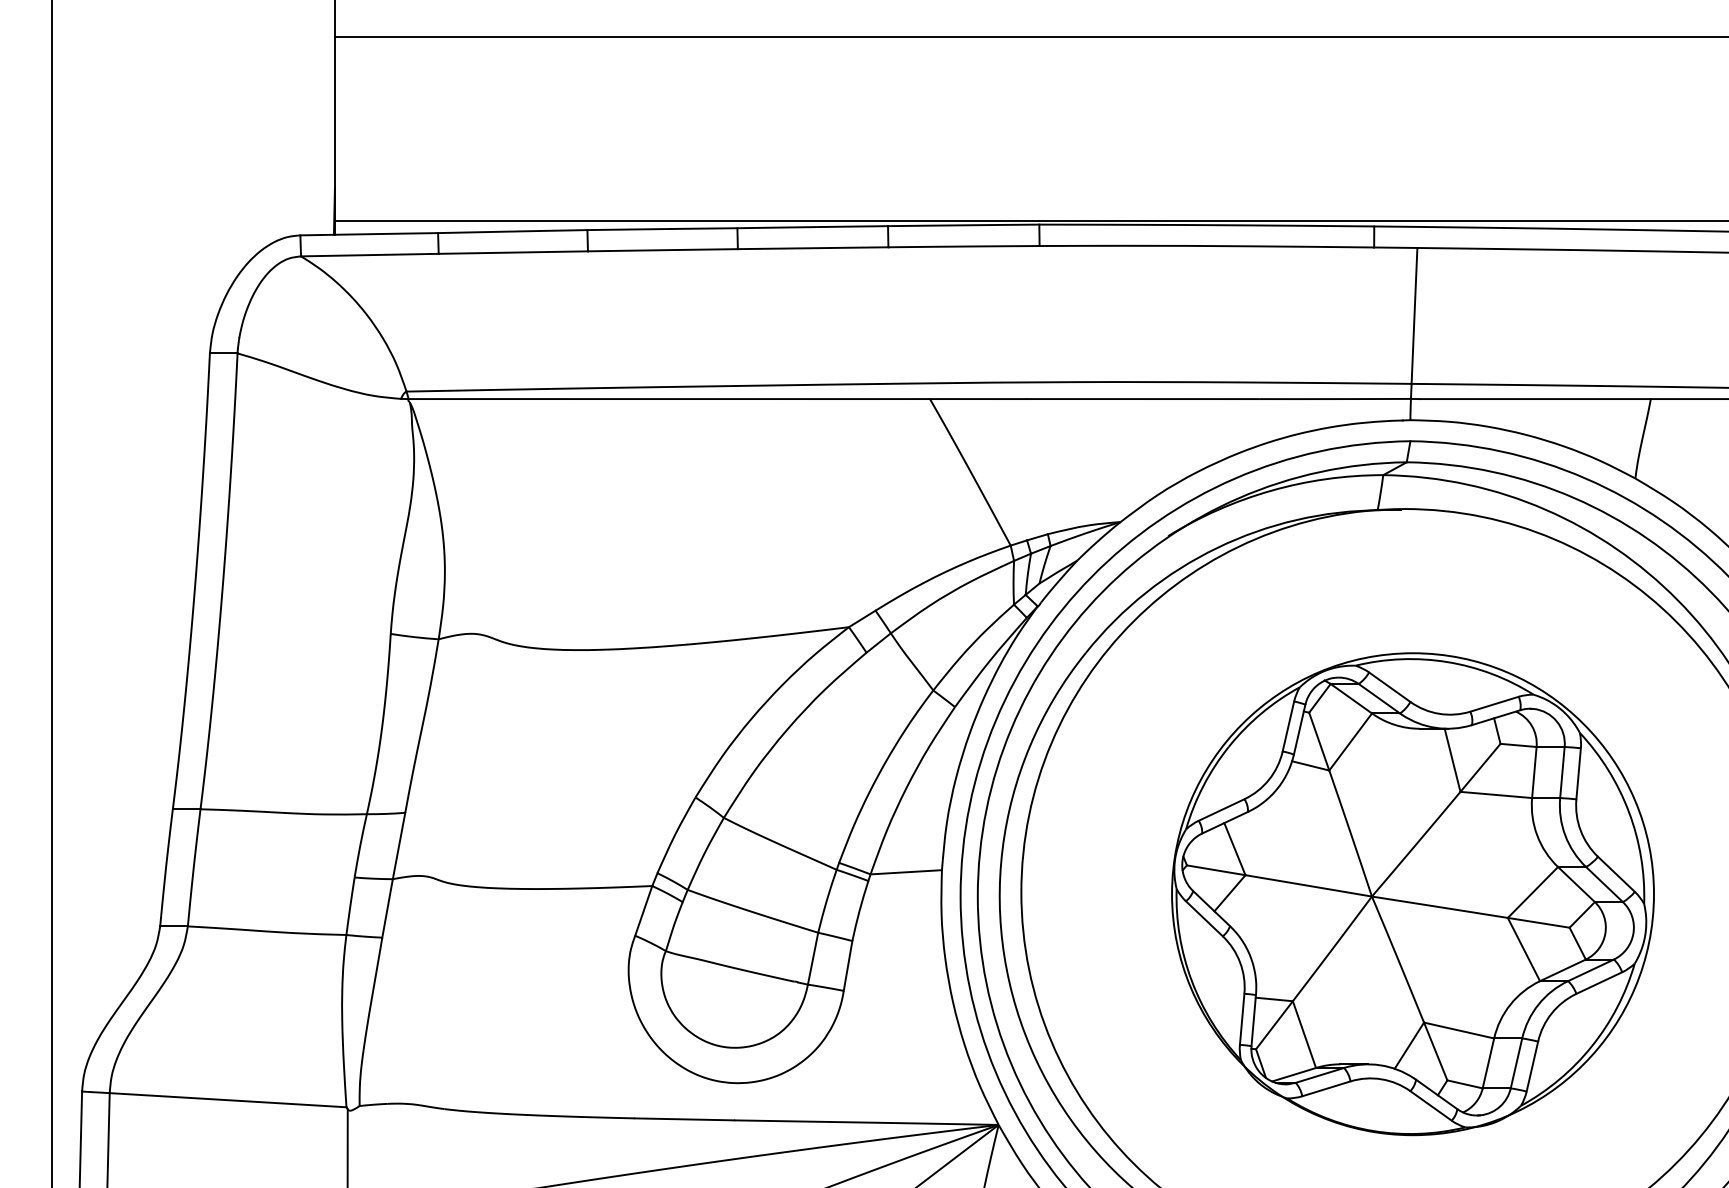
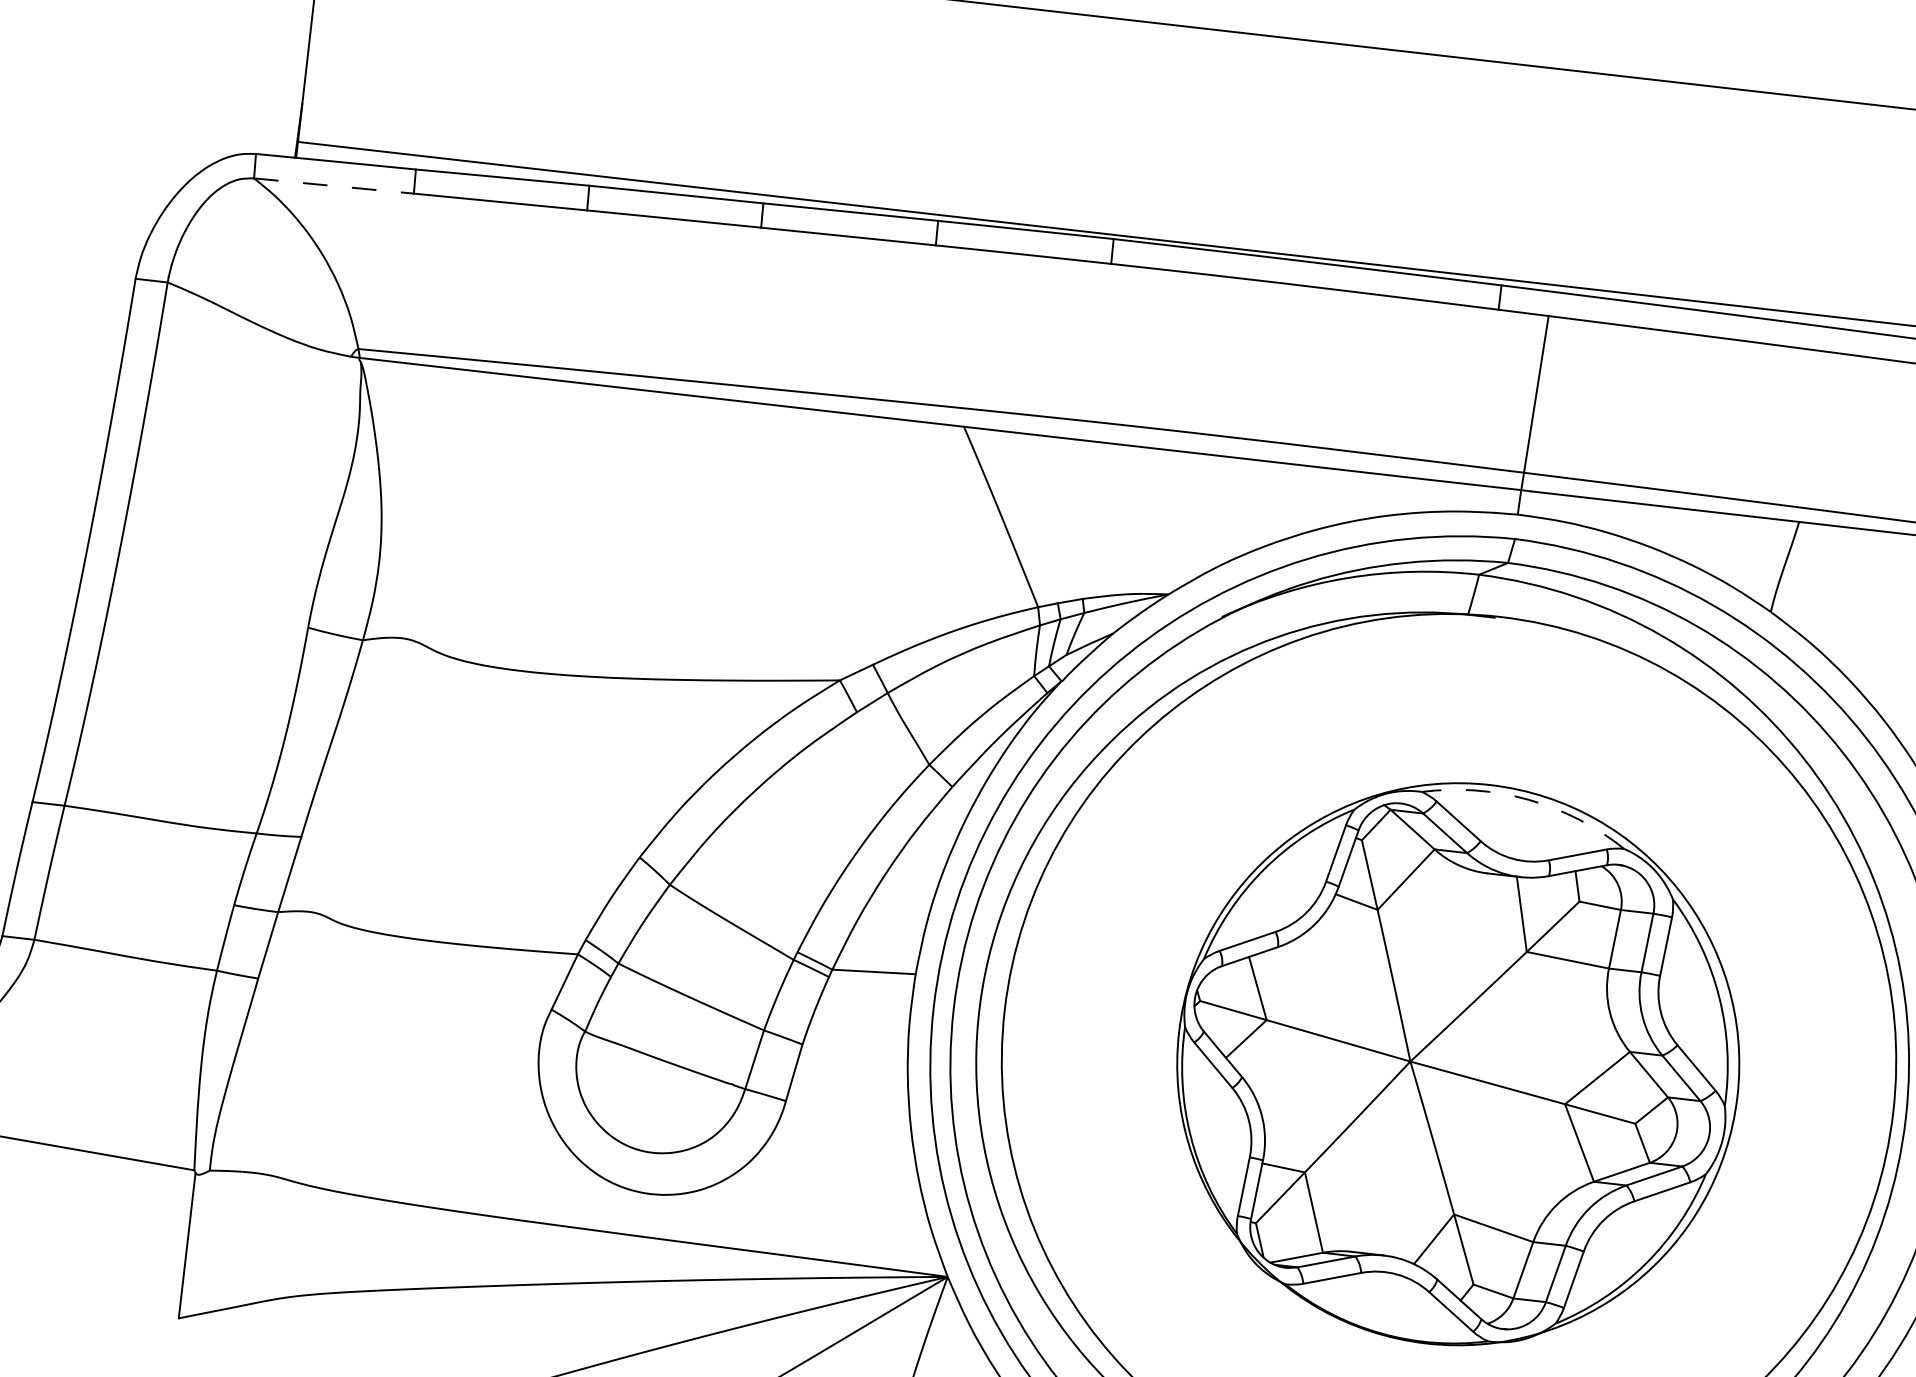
line: (369, 255) -> (333, 186), solid -> dashed
arc: (1447, 662) -> (1528, 800), solid -> dashed

